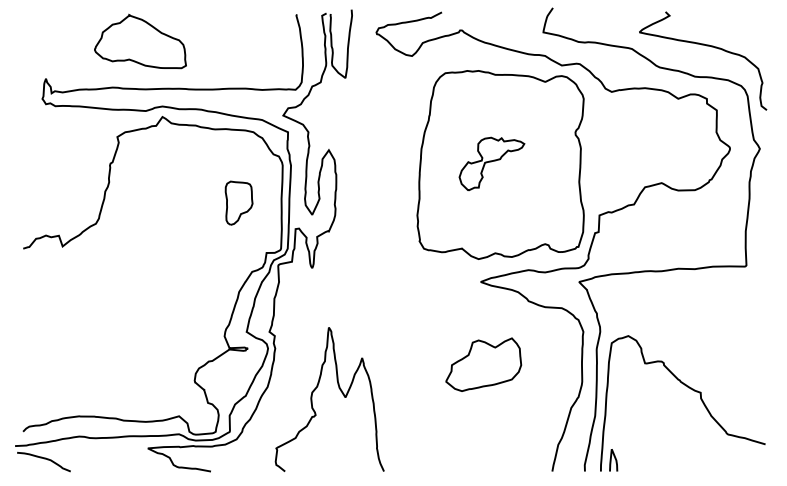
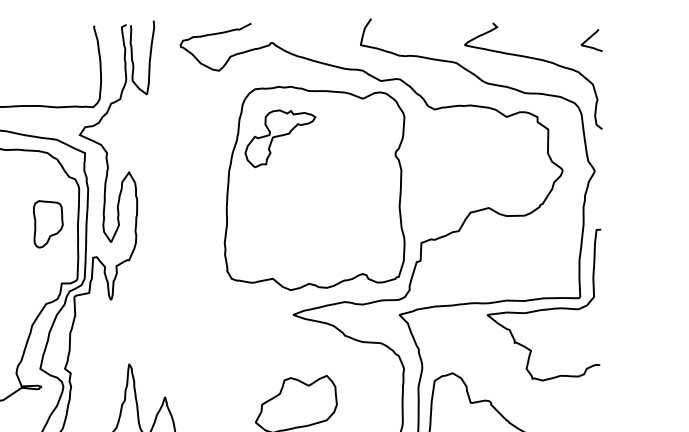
curve: (756, 25) -> (591, 37), added
part: (491, 163) -> (279, 138), moved
part: (238, 202) -> (47, 223), moved
curve: (712, 276) -> (543, 308), added

